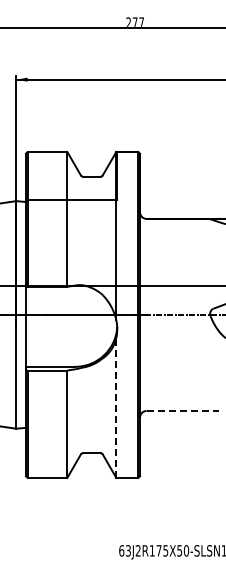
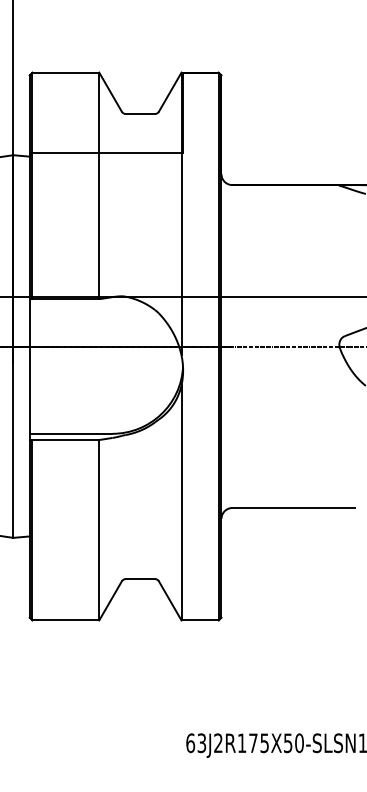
line: (116, 407) -> (181, 502), dashed -> solid
line: (183, 410) -> (294, 507), dashed -> solid

